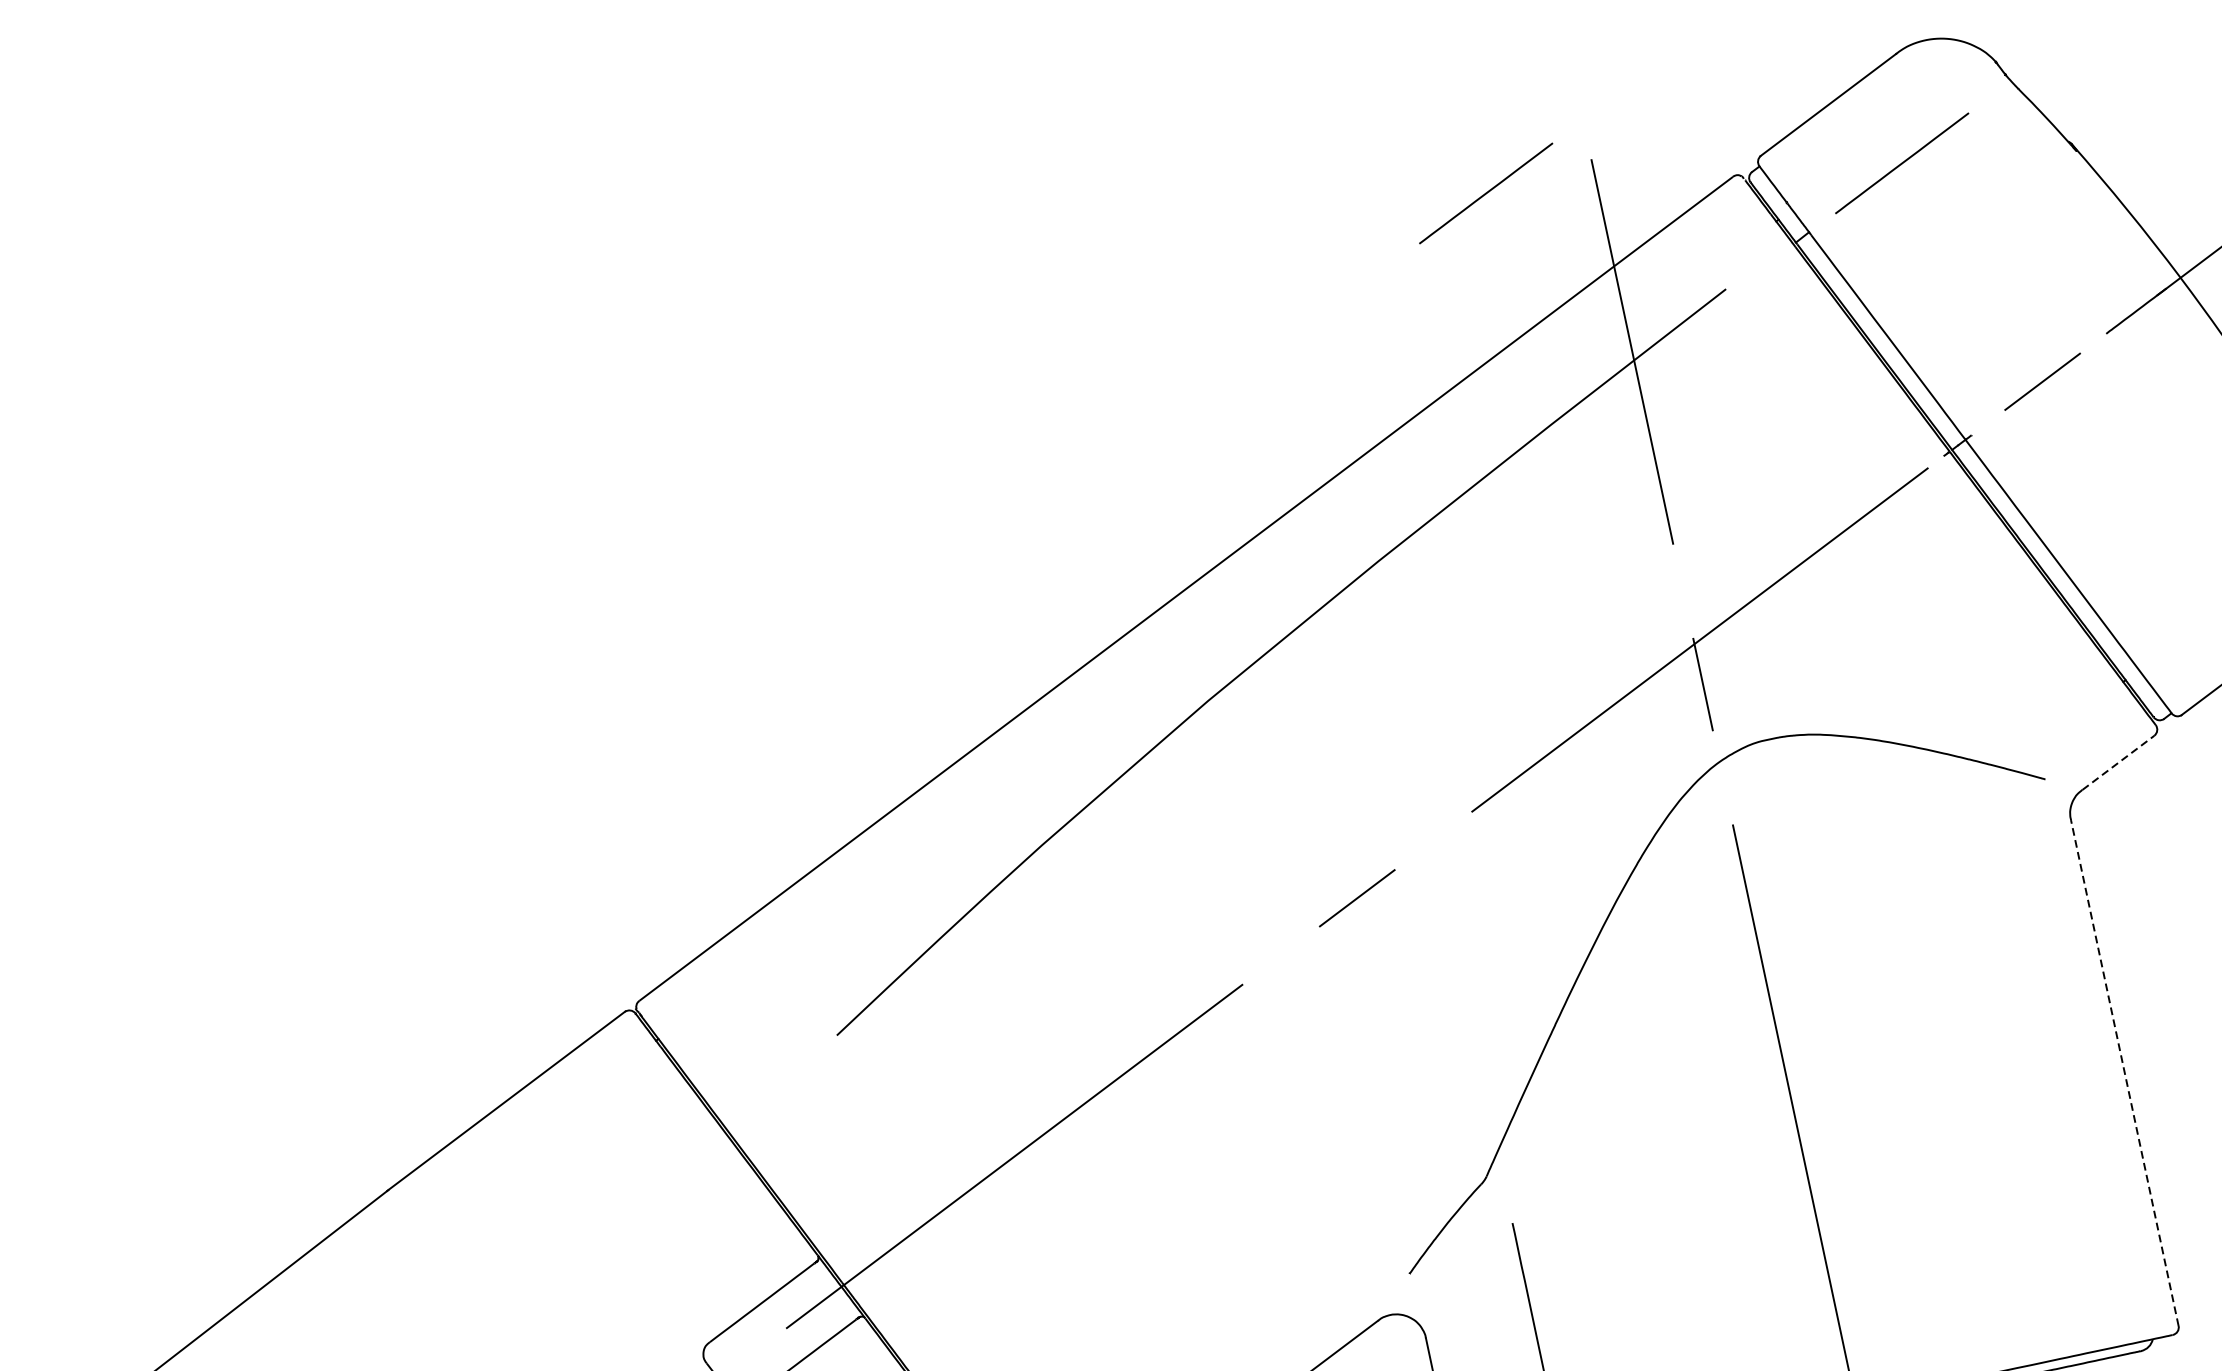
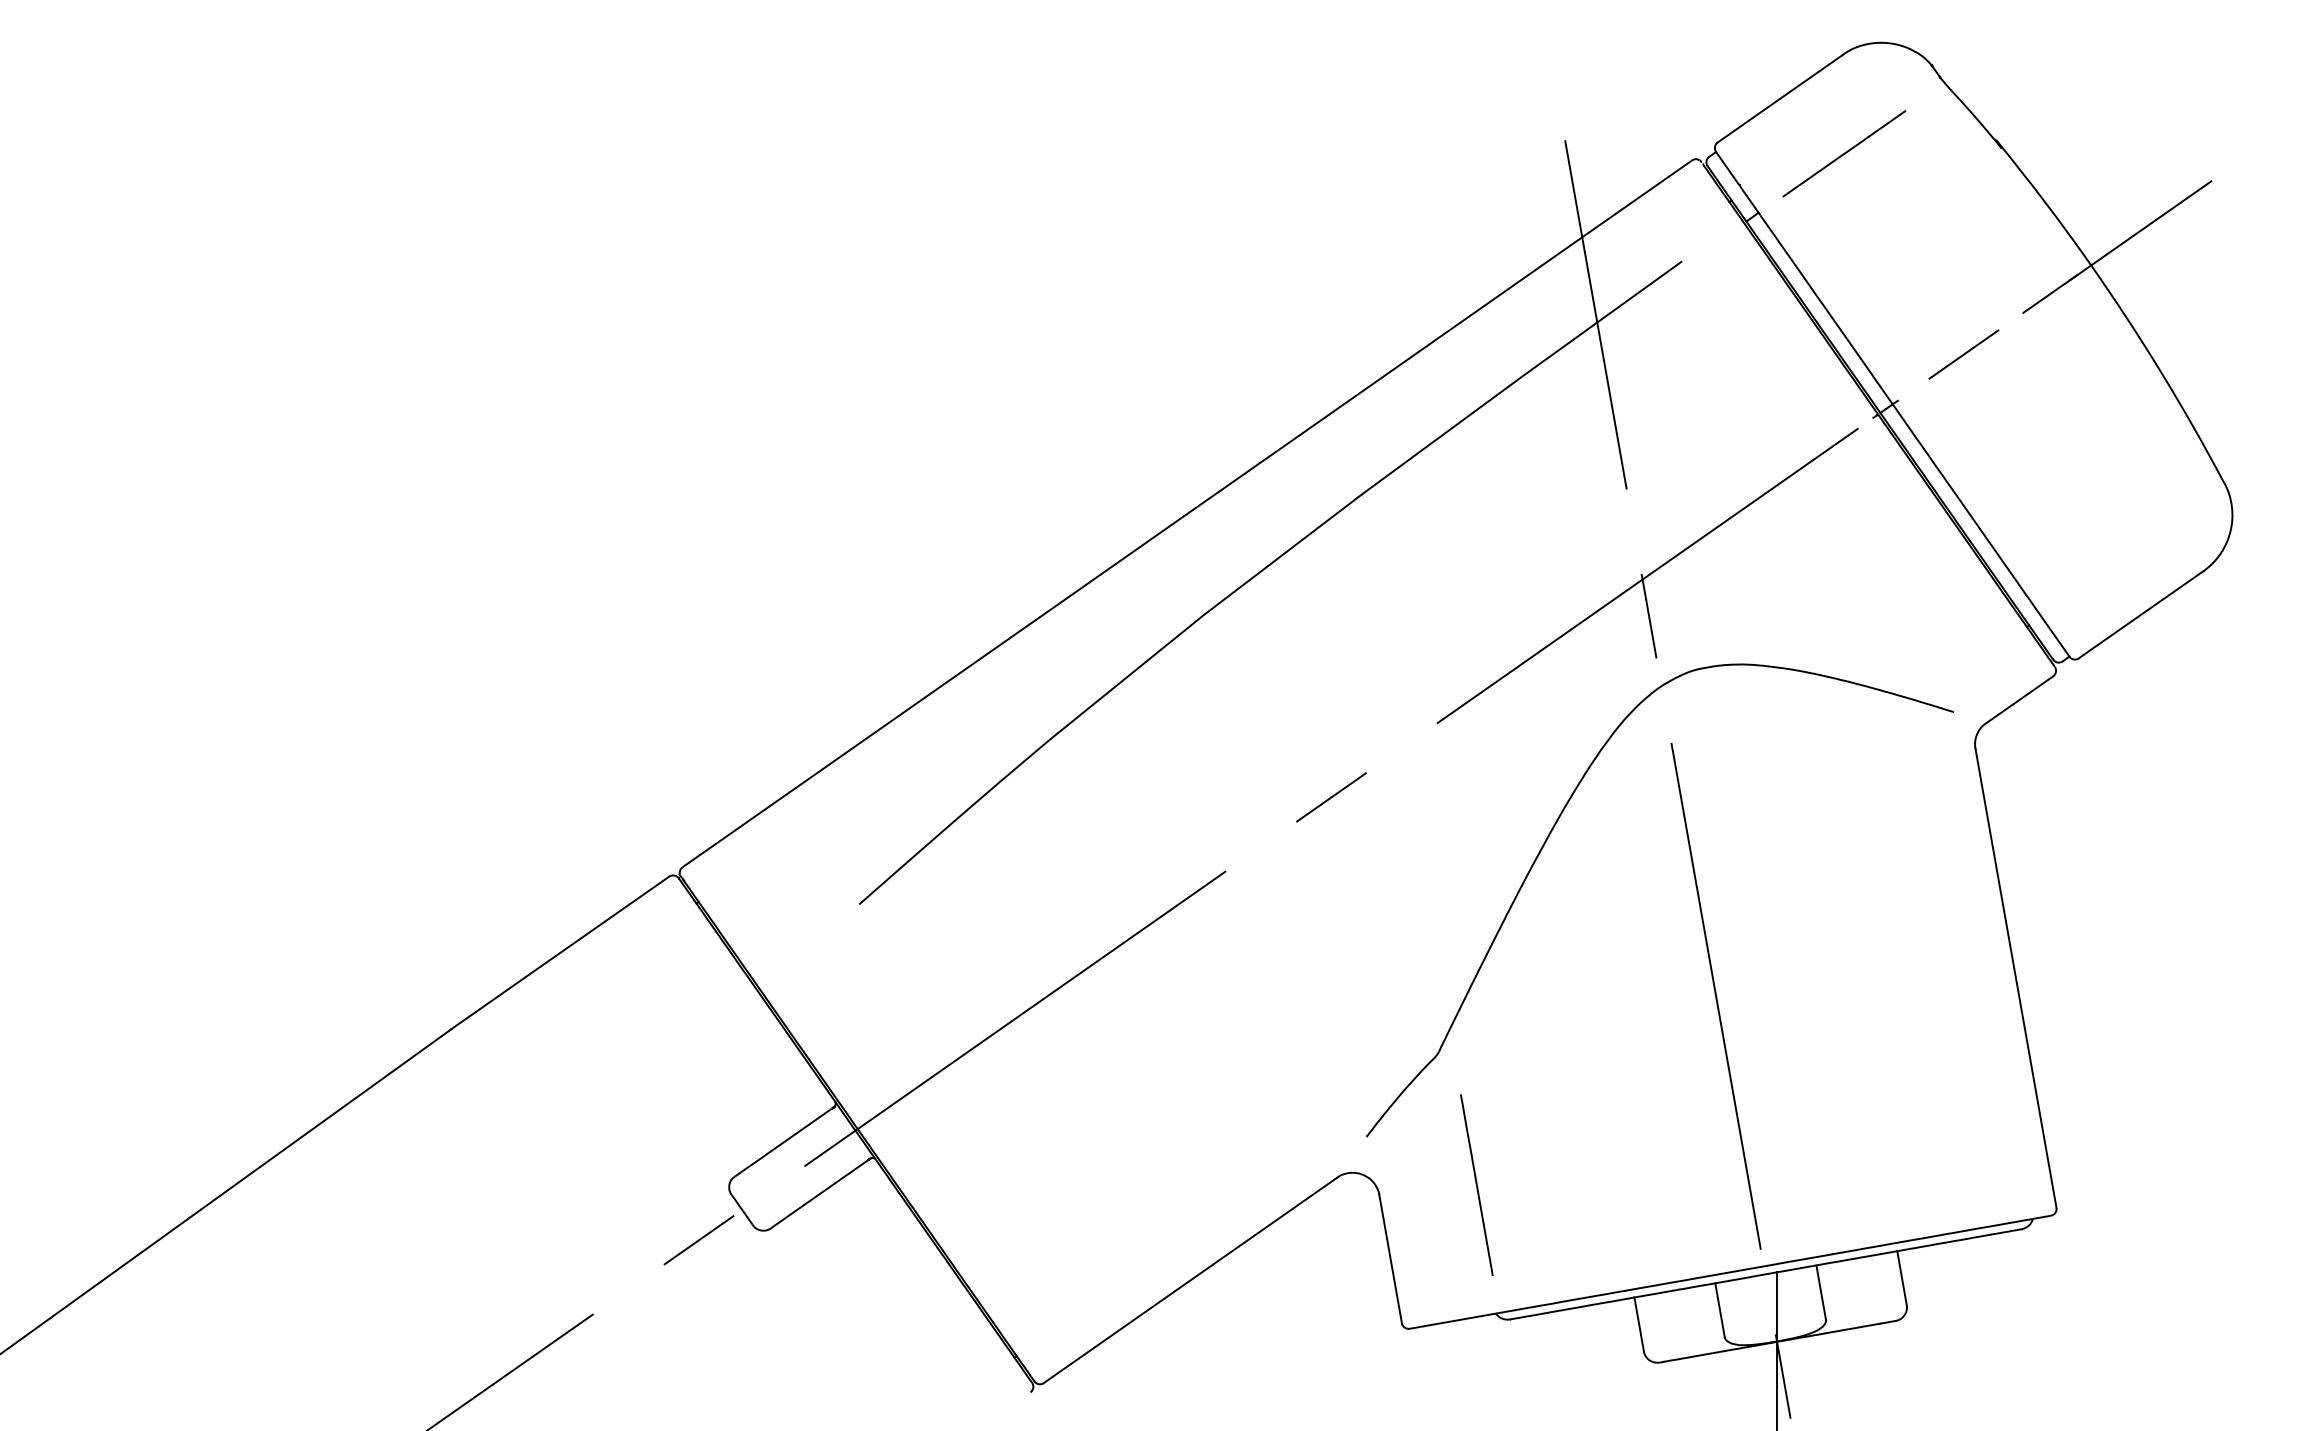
line: (1486, 193) -> (1469, 167), removed
line: (2118, 762) -> (2020, 699), dashed -> solid
line: (2125, 1072) -> (2016, 978), dashed -> solid

